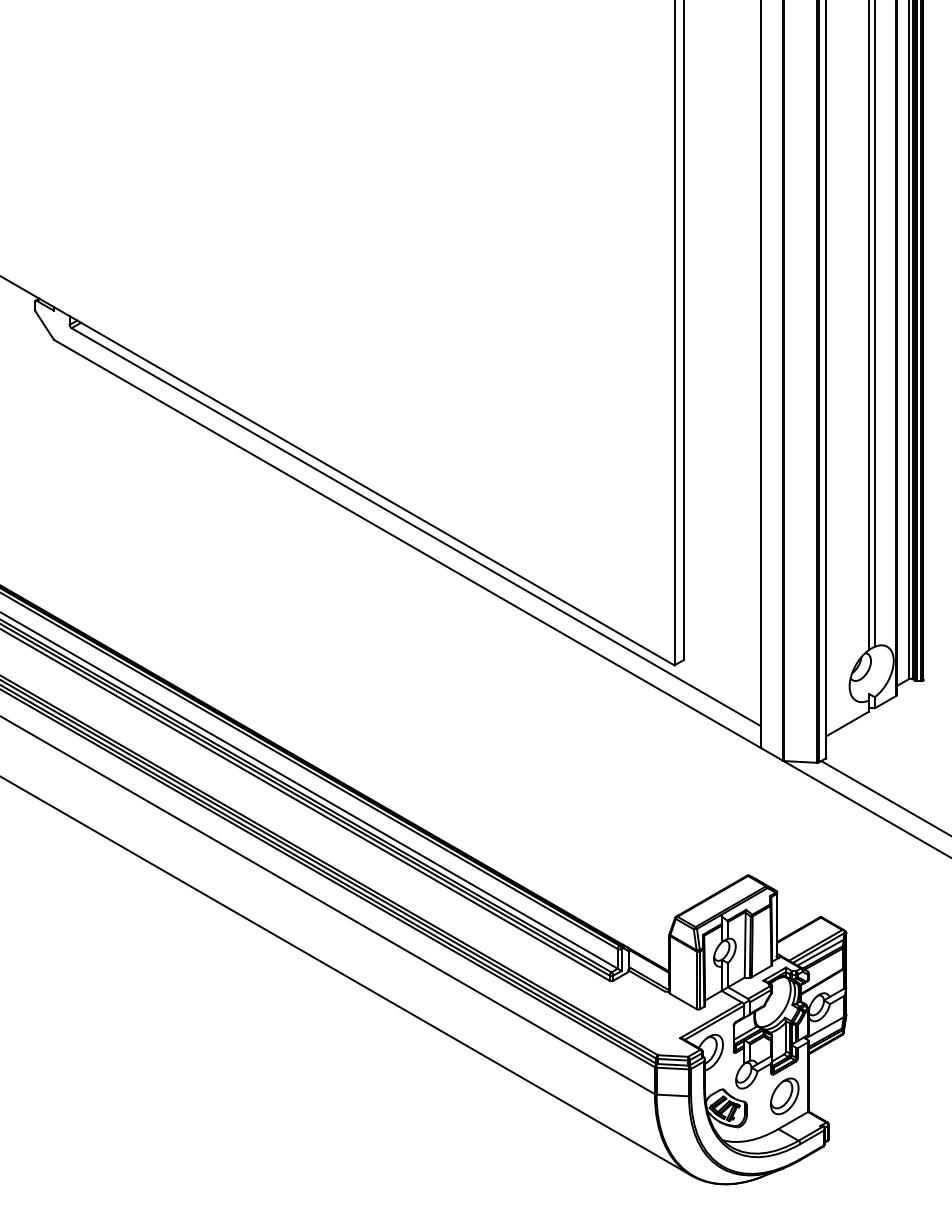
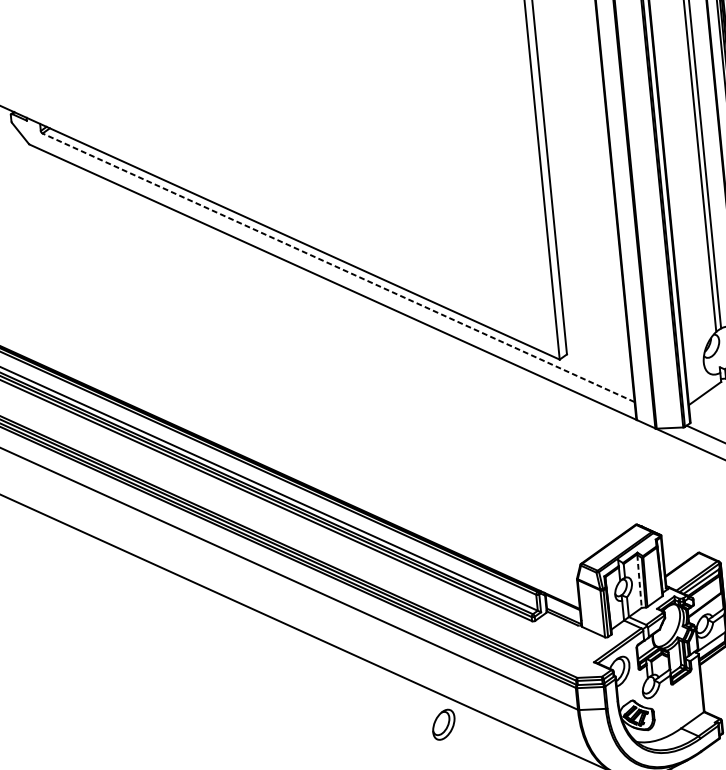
line: (416, 527) -> (338, 268), solid -> dashed
line: (745, 945) -> (639, 581), solid -> dashed
part: (784, 1096) -> (443, 724), moved

